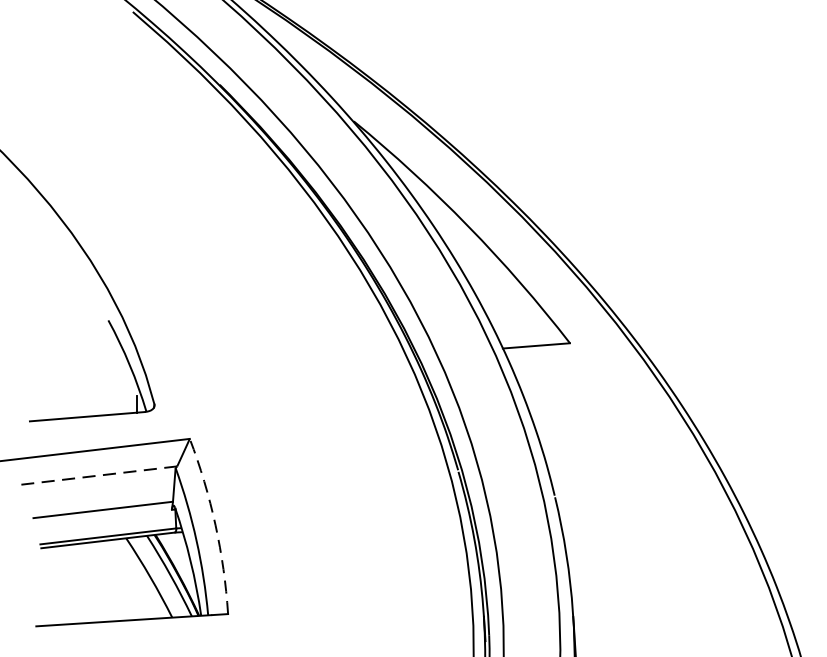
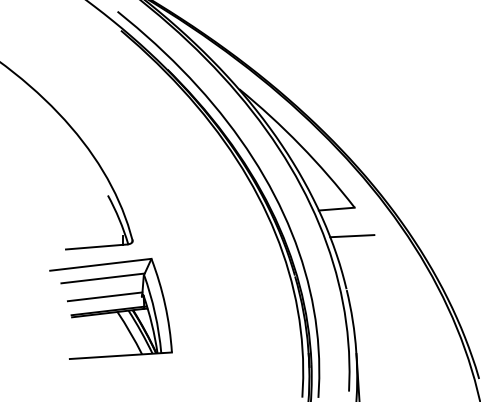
line: (565, 397) -> (352, 236), added
line: (100, 475) -> (103, 278), dashed -> solid
arc: (216, 524) -> (165, 304), dashed -> solid

